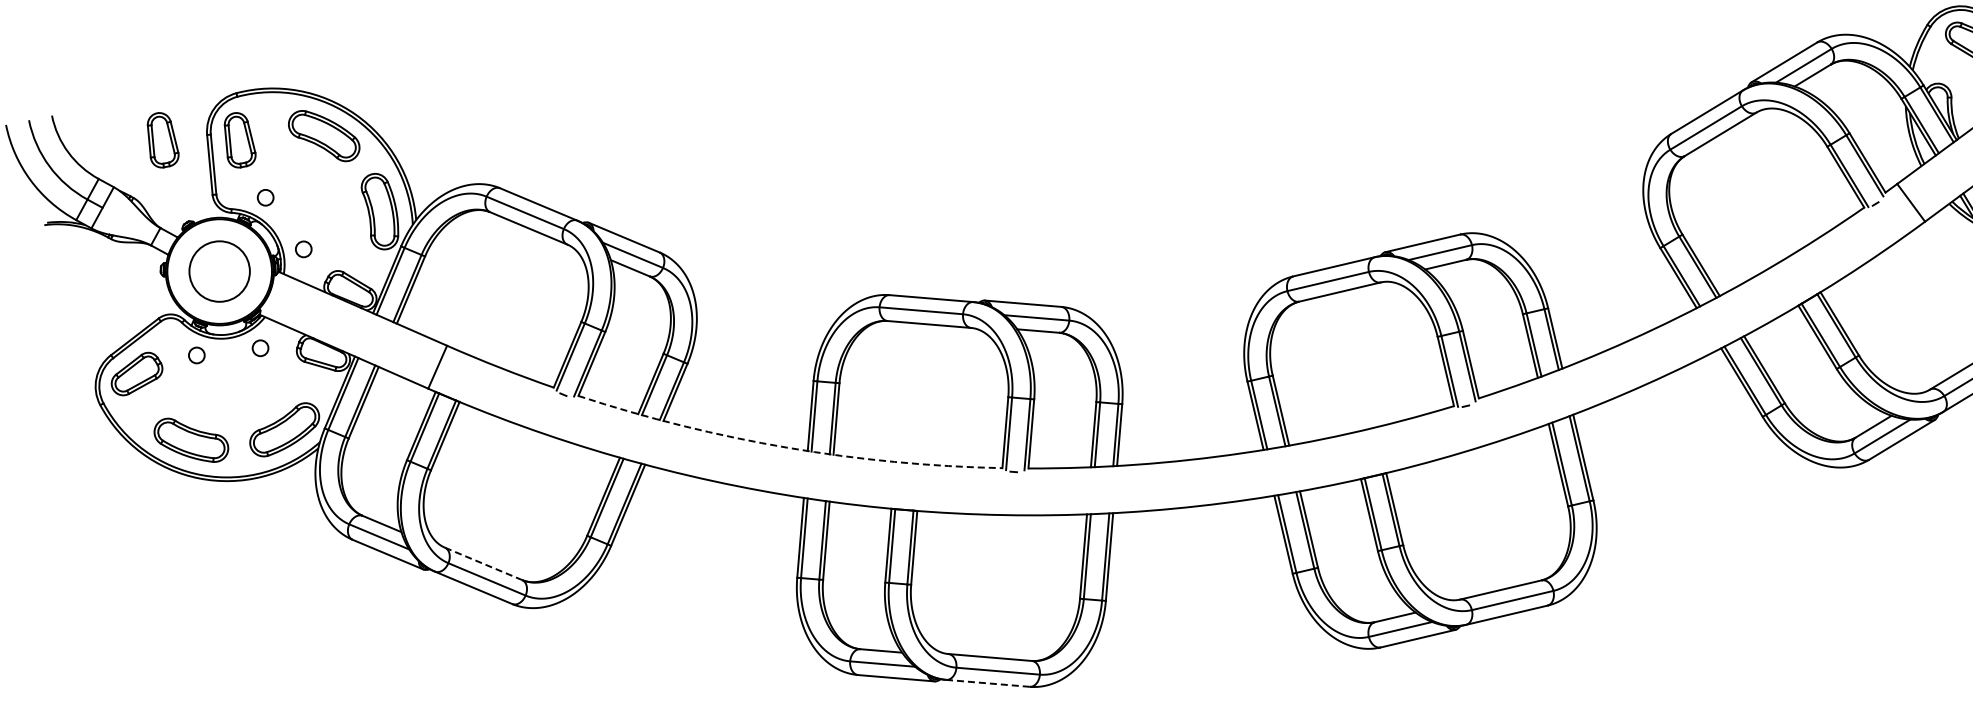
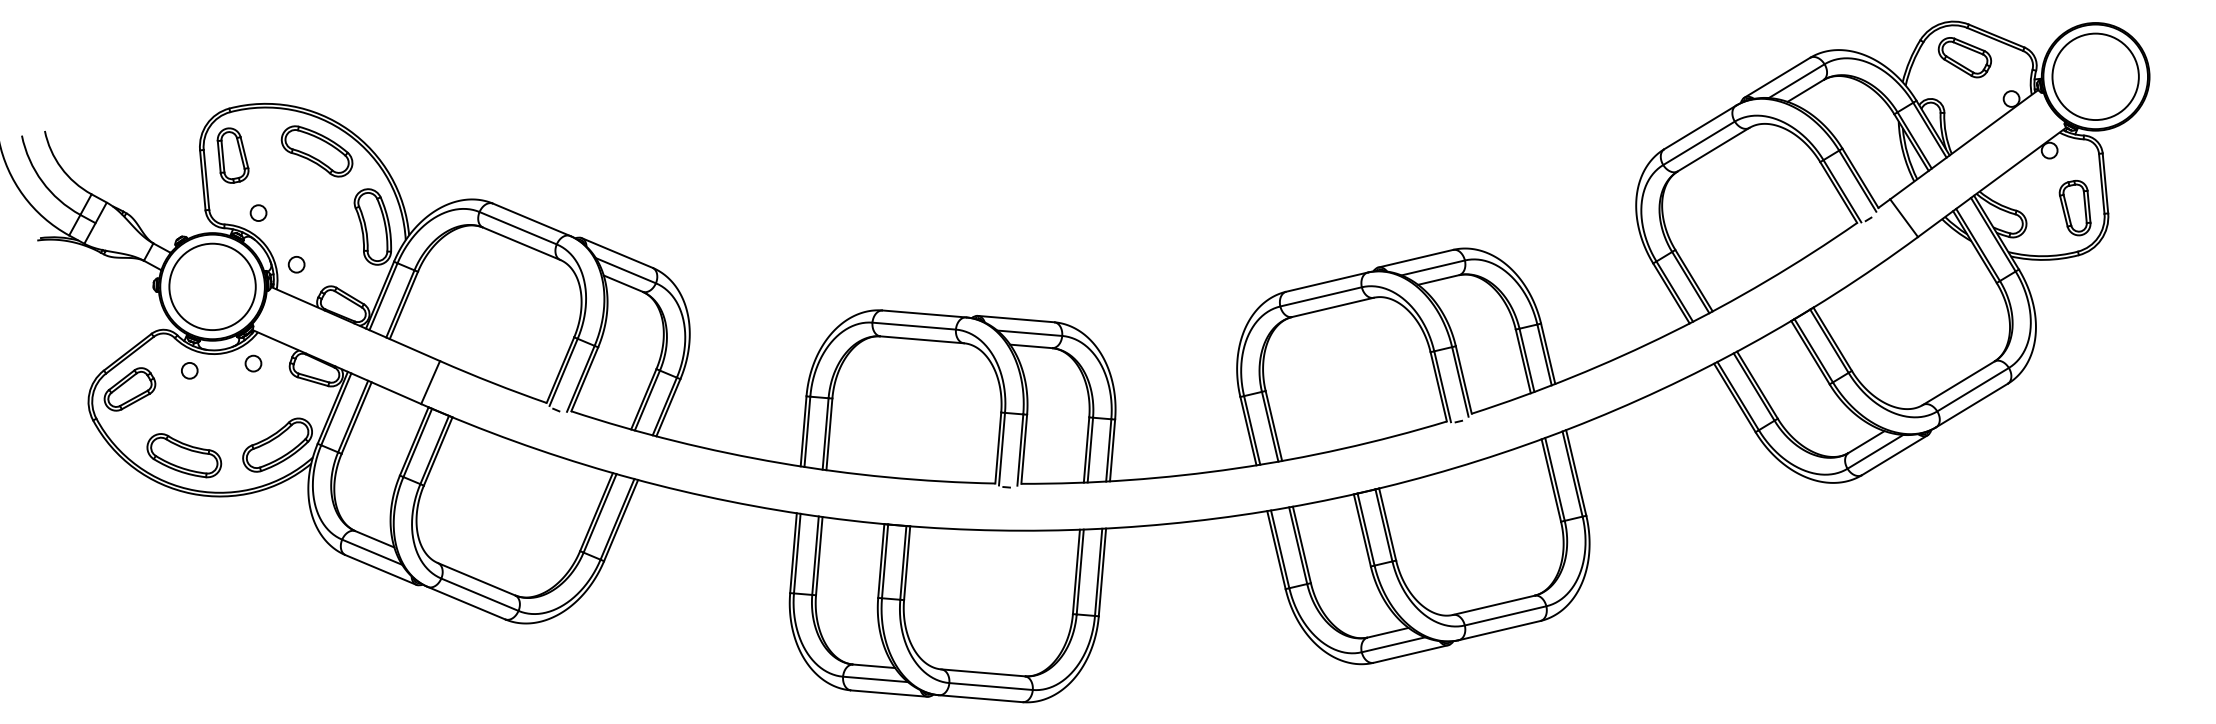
part: (162, 140) -> (155, 155), removed
circle: (219, 271) -> (212, 286), size x1.43
arc: (787, 448) -> (780, 463), dashed -> solid
line: (483, 564) -> (476, 579), dashed -> solid
line: (987, 683) -> (980, 698), dashed -> solid

